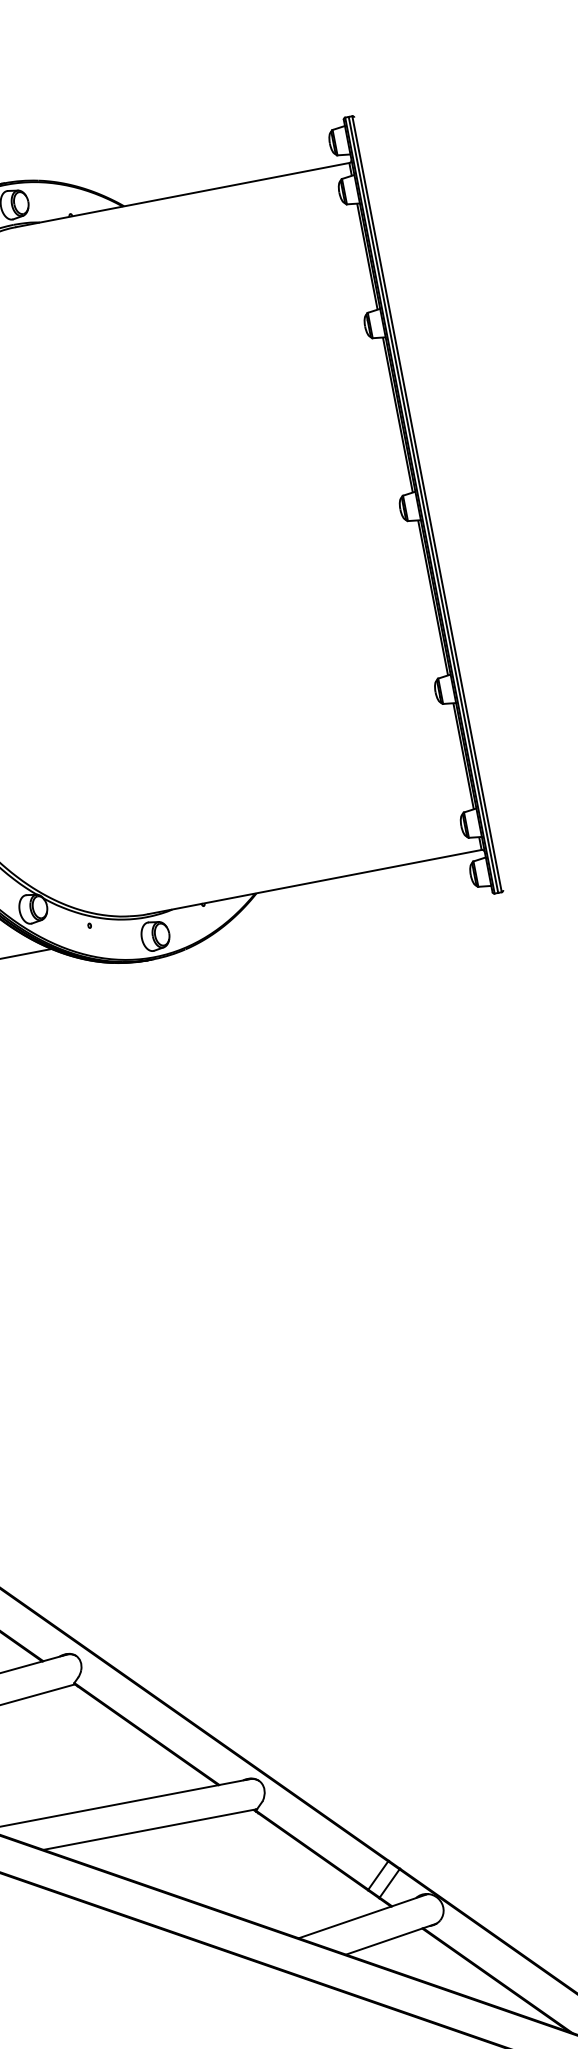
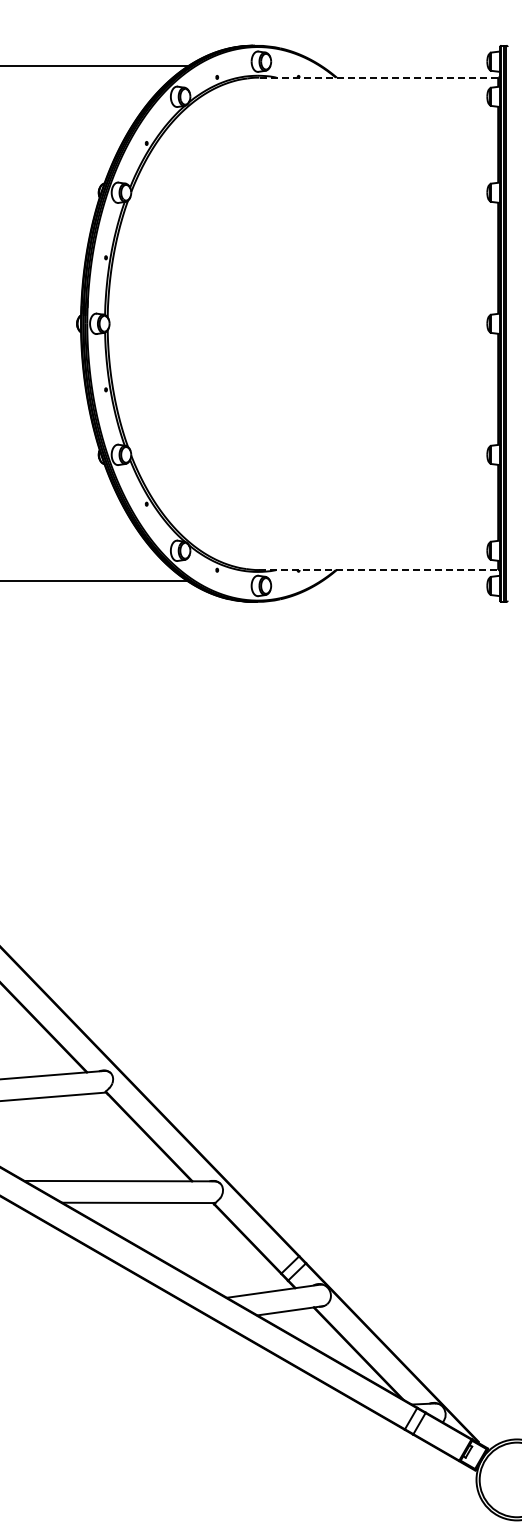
line: (182, 194) -> (378, 77), solid -> dashed
line: (316, 882) -> (379, 570), solid -> dashed

